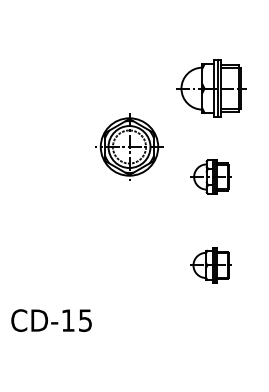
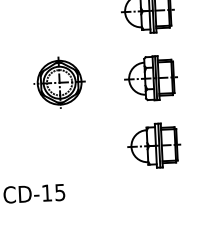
part: (129, 146) -> (59, 82), moved
part: (211, 176) -> (151, 78), size x1.67
part: (211, 265) -> (154, 145), size x1.67

